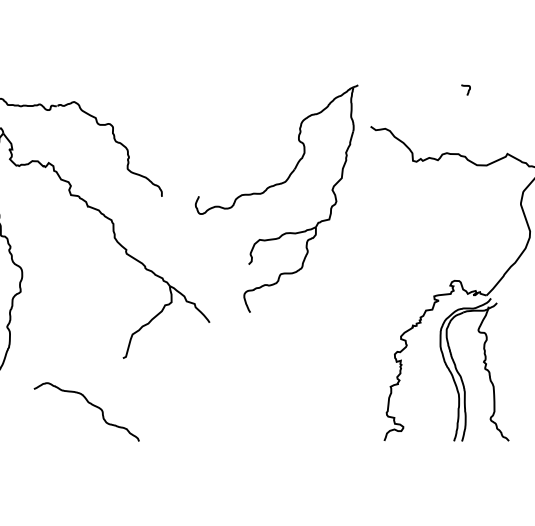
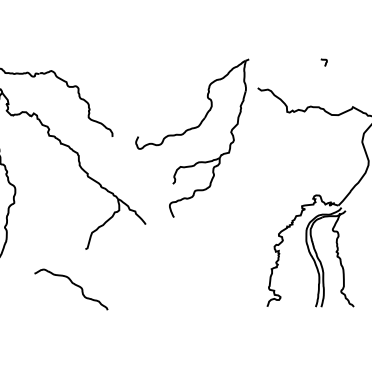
curve: (91, 406) -> (74, 285), moved

